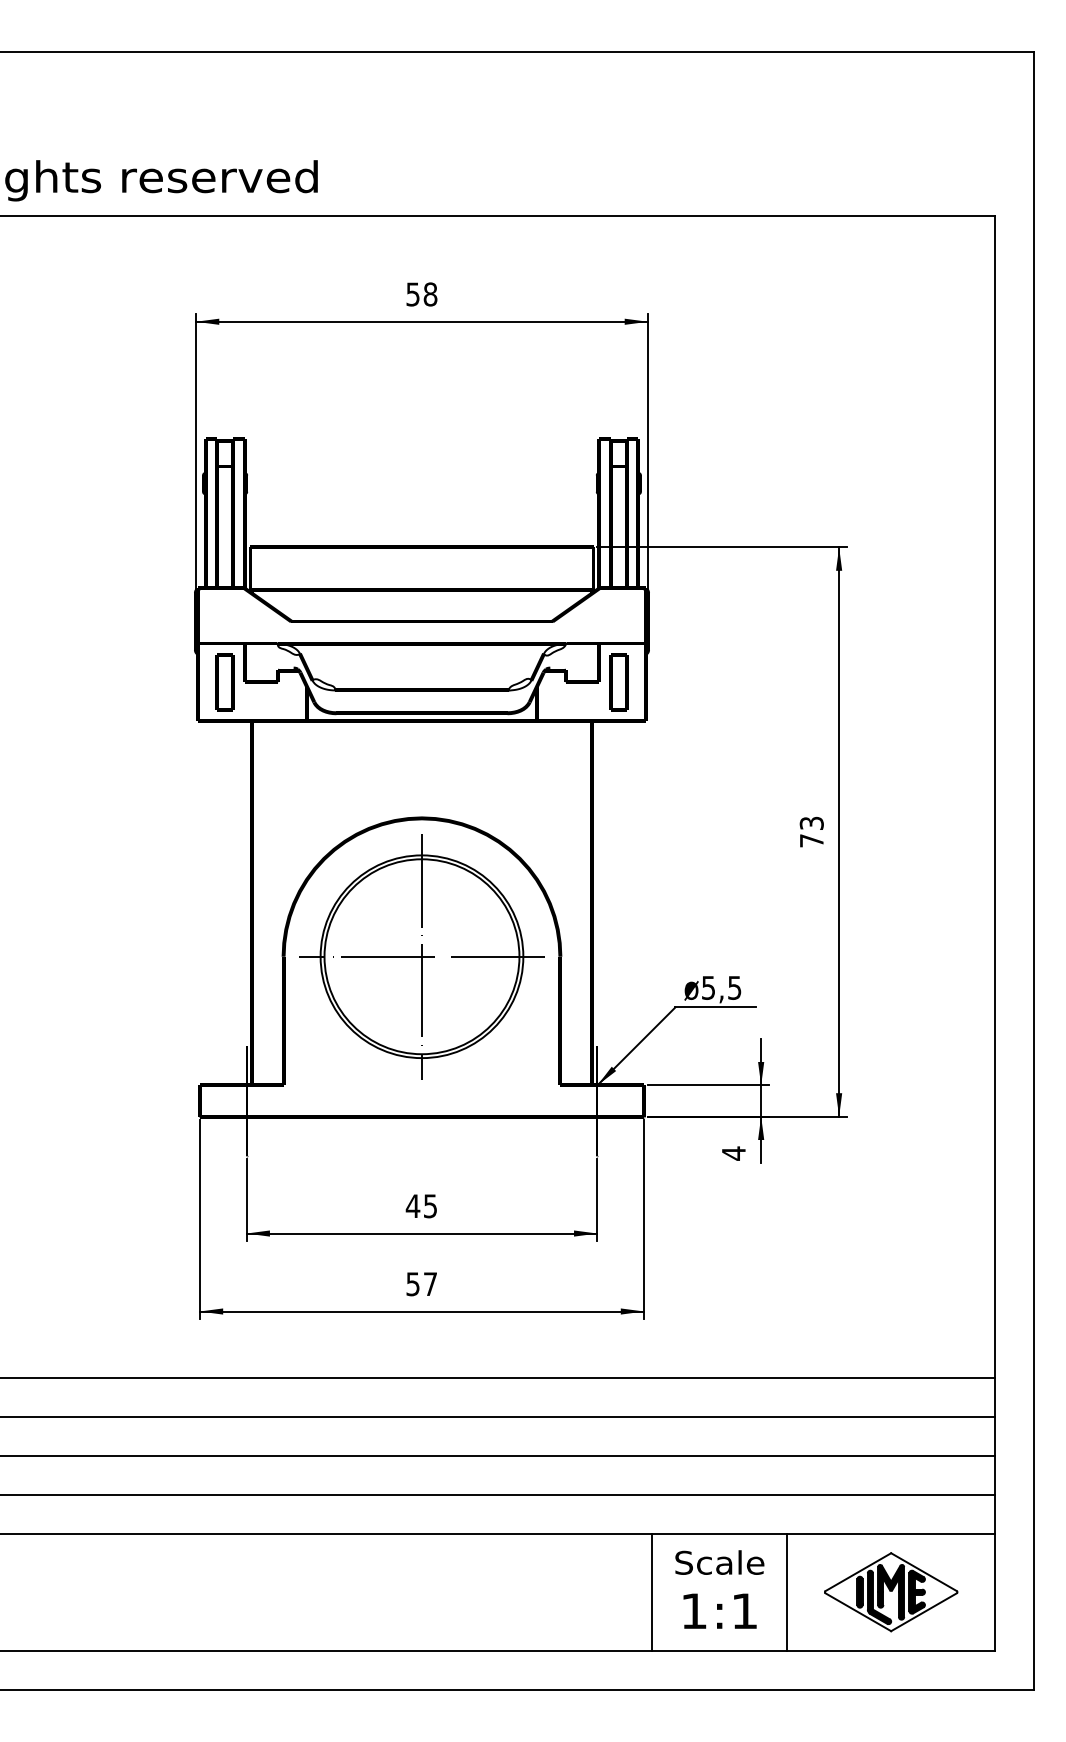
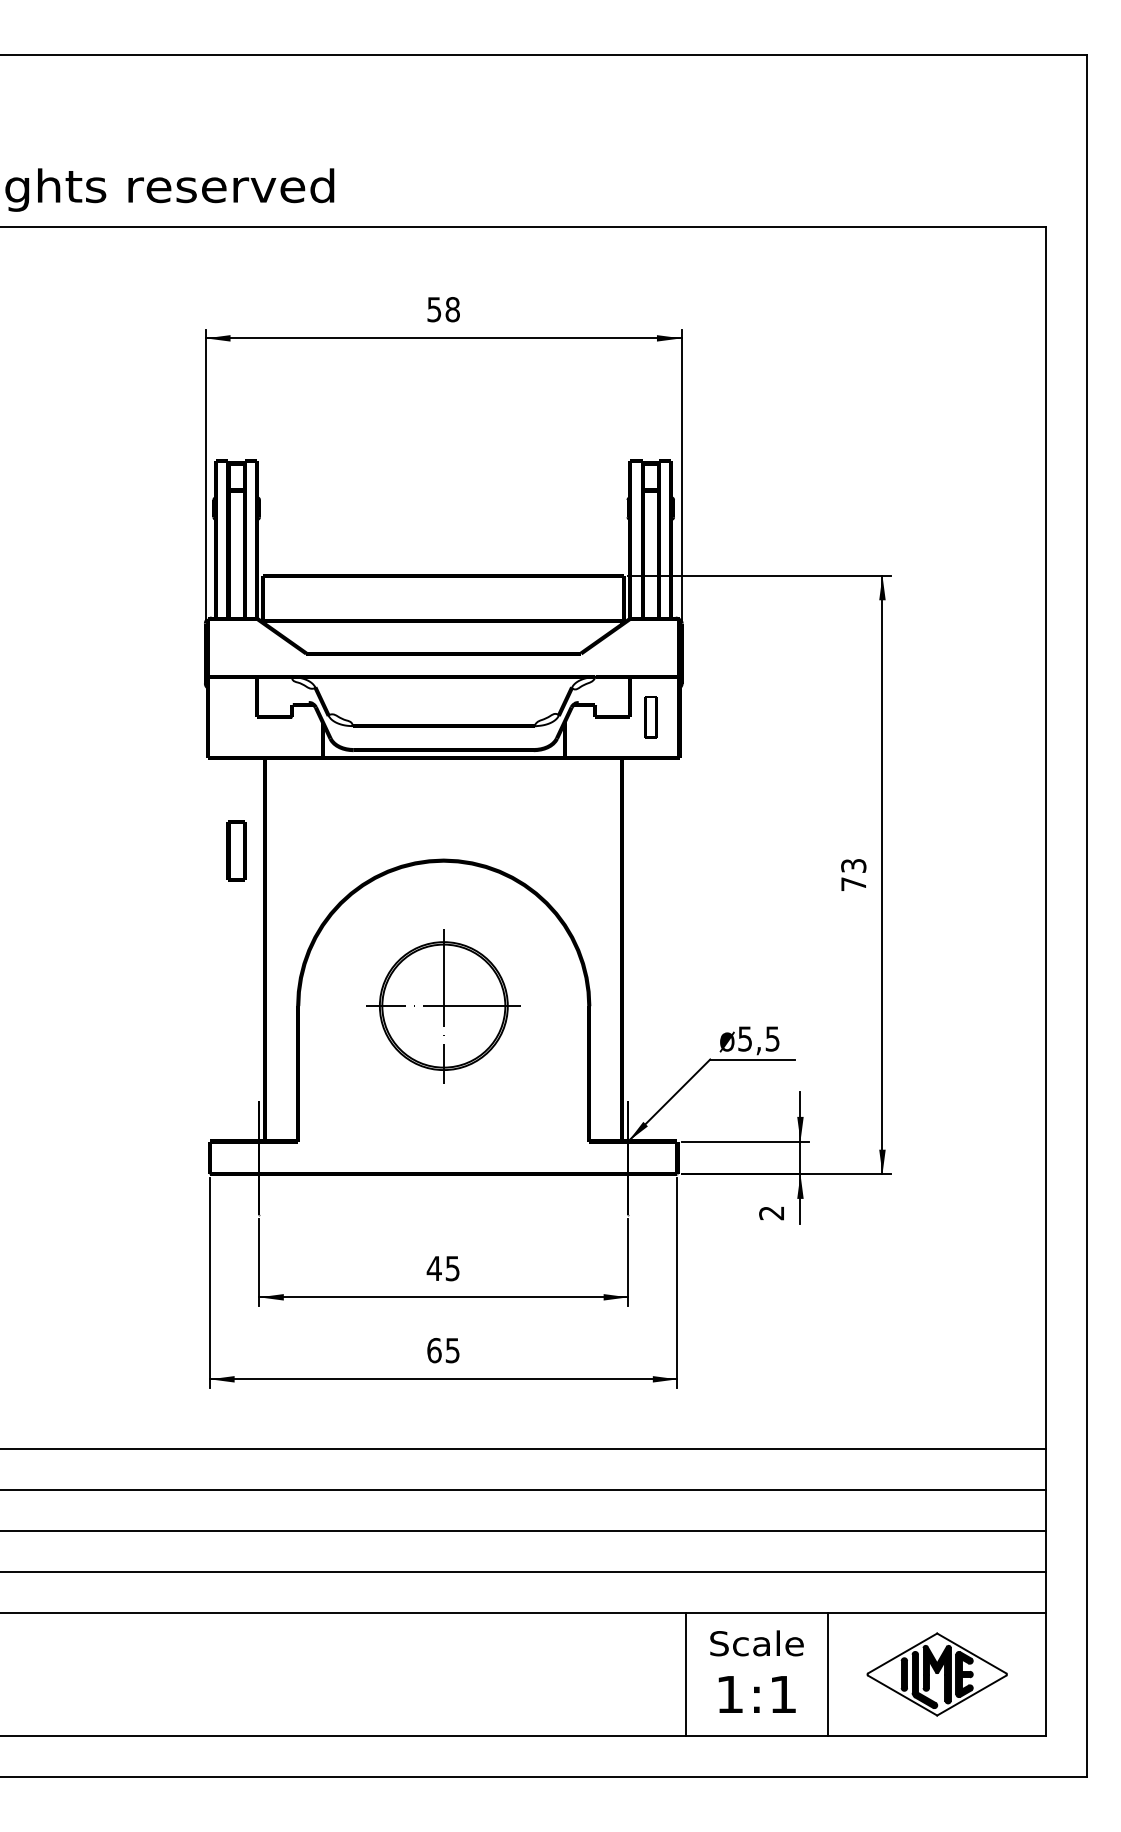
part: (224, 681) -> (236, 850), moved
part: (618, 681) -> (650, 716), size x0.7
part: (421, 956) -> (443, 1005), size x0.6
text: (733, 1152) -> (771, 1212), 4 -> 2
text: (421, 1284) -> (443, 1350), 57 -> 65

